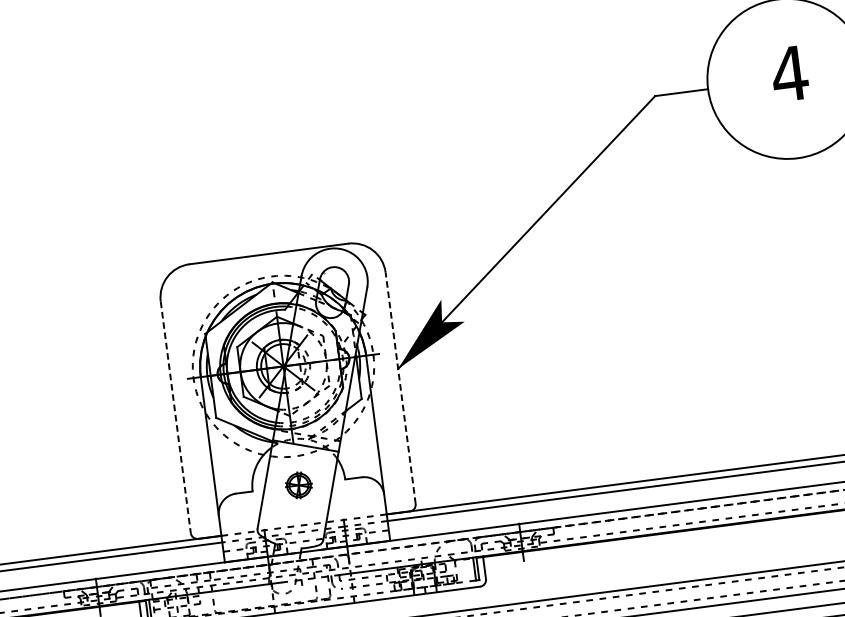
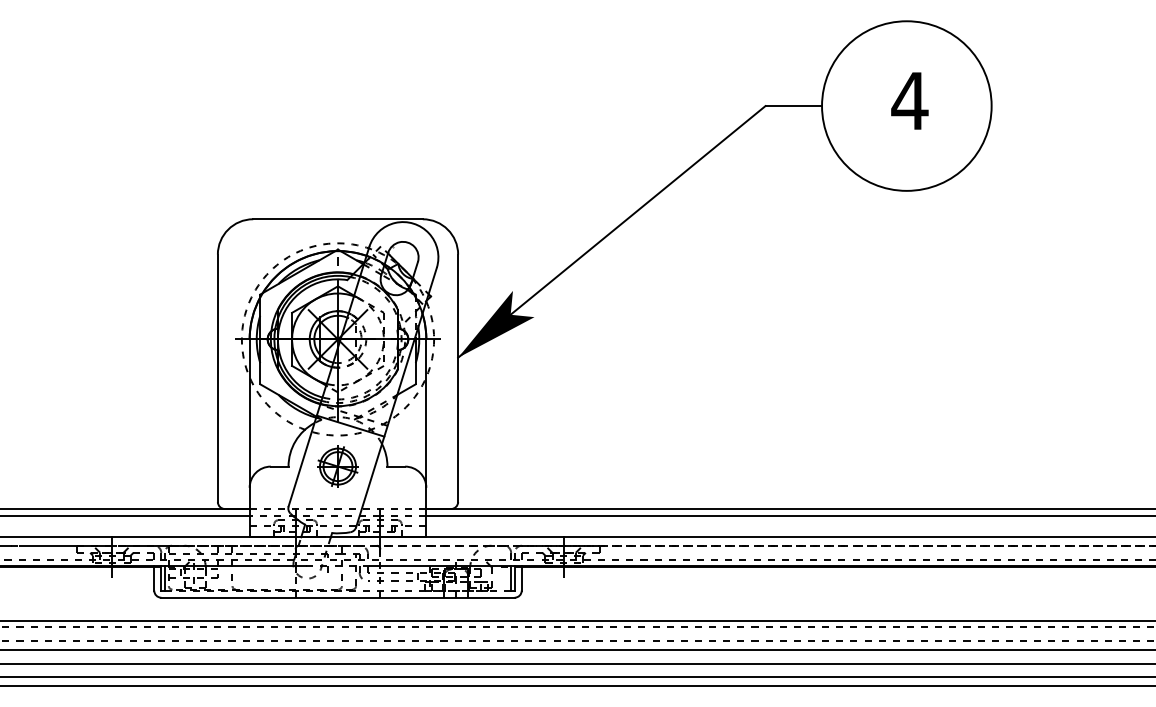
line: (401, 388) -> (458, 378), dashed -> solid
line: (175, 417) -> (217, 378), dashed -> solid
part: (298, 485) -> (337, 466), size x1.43

